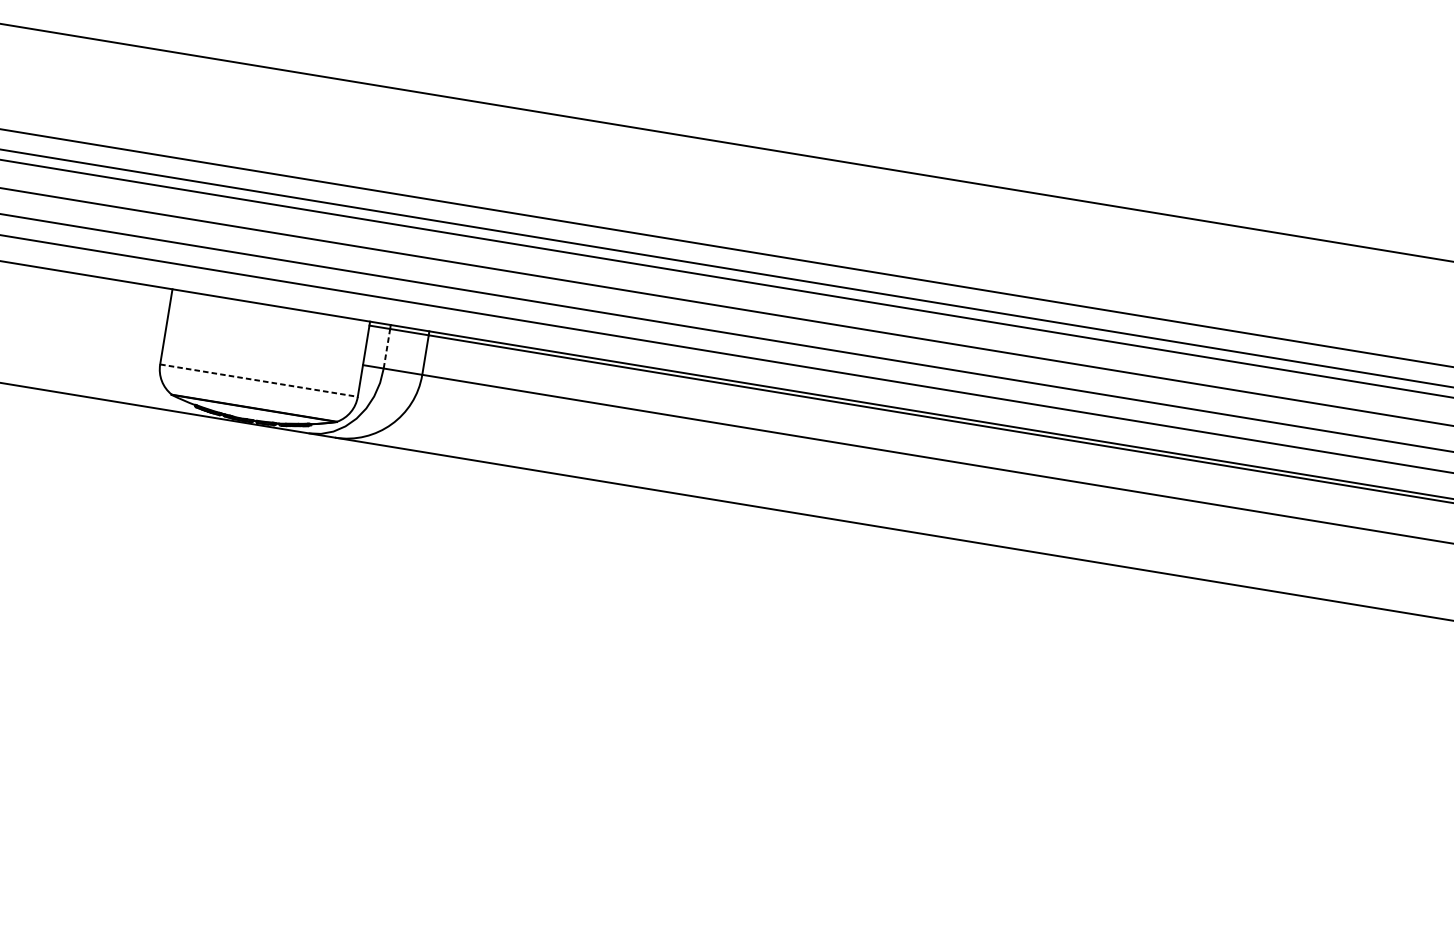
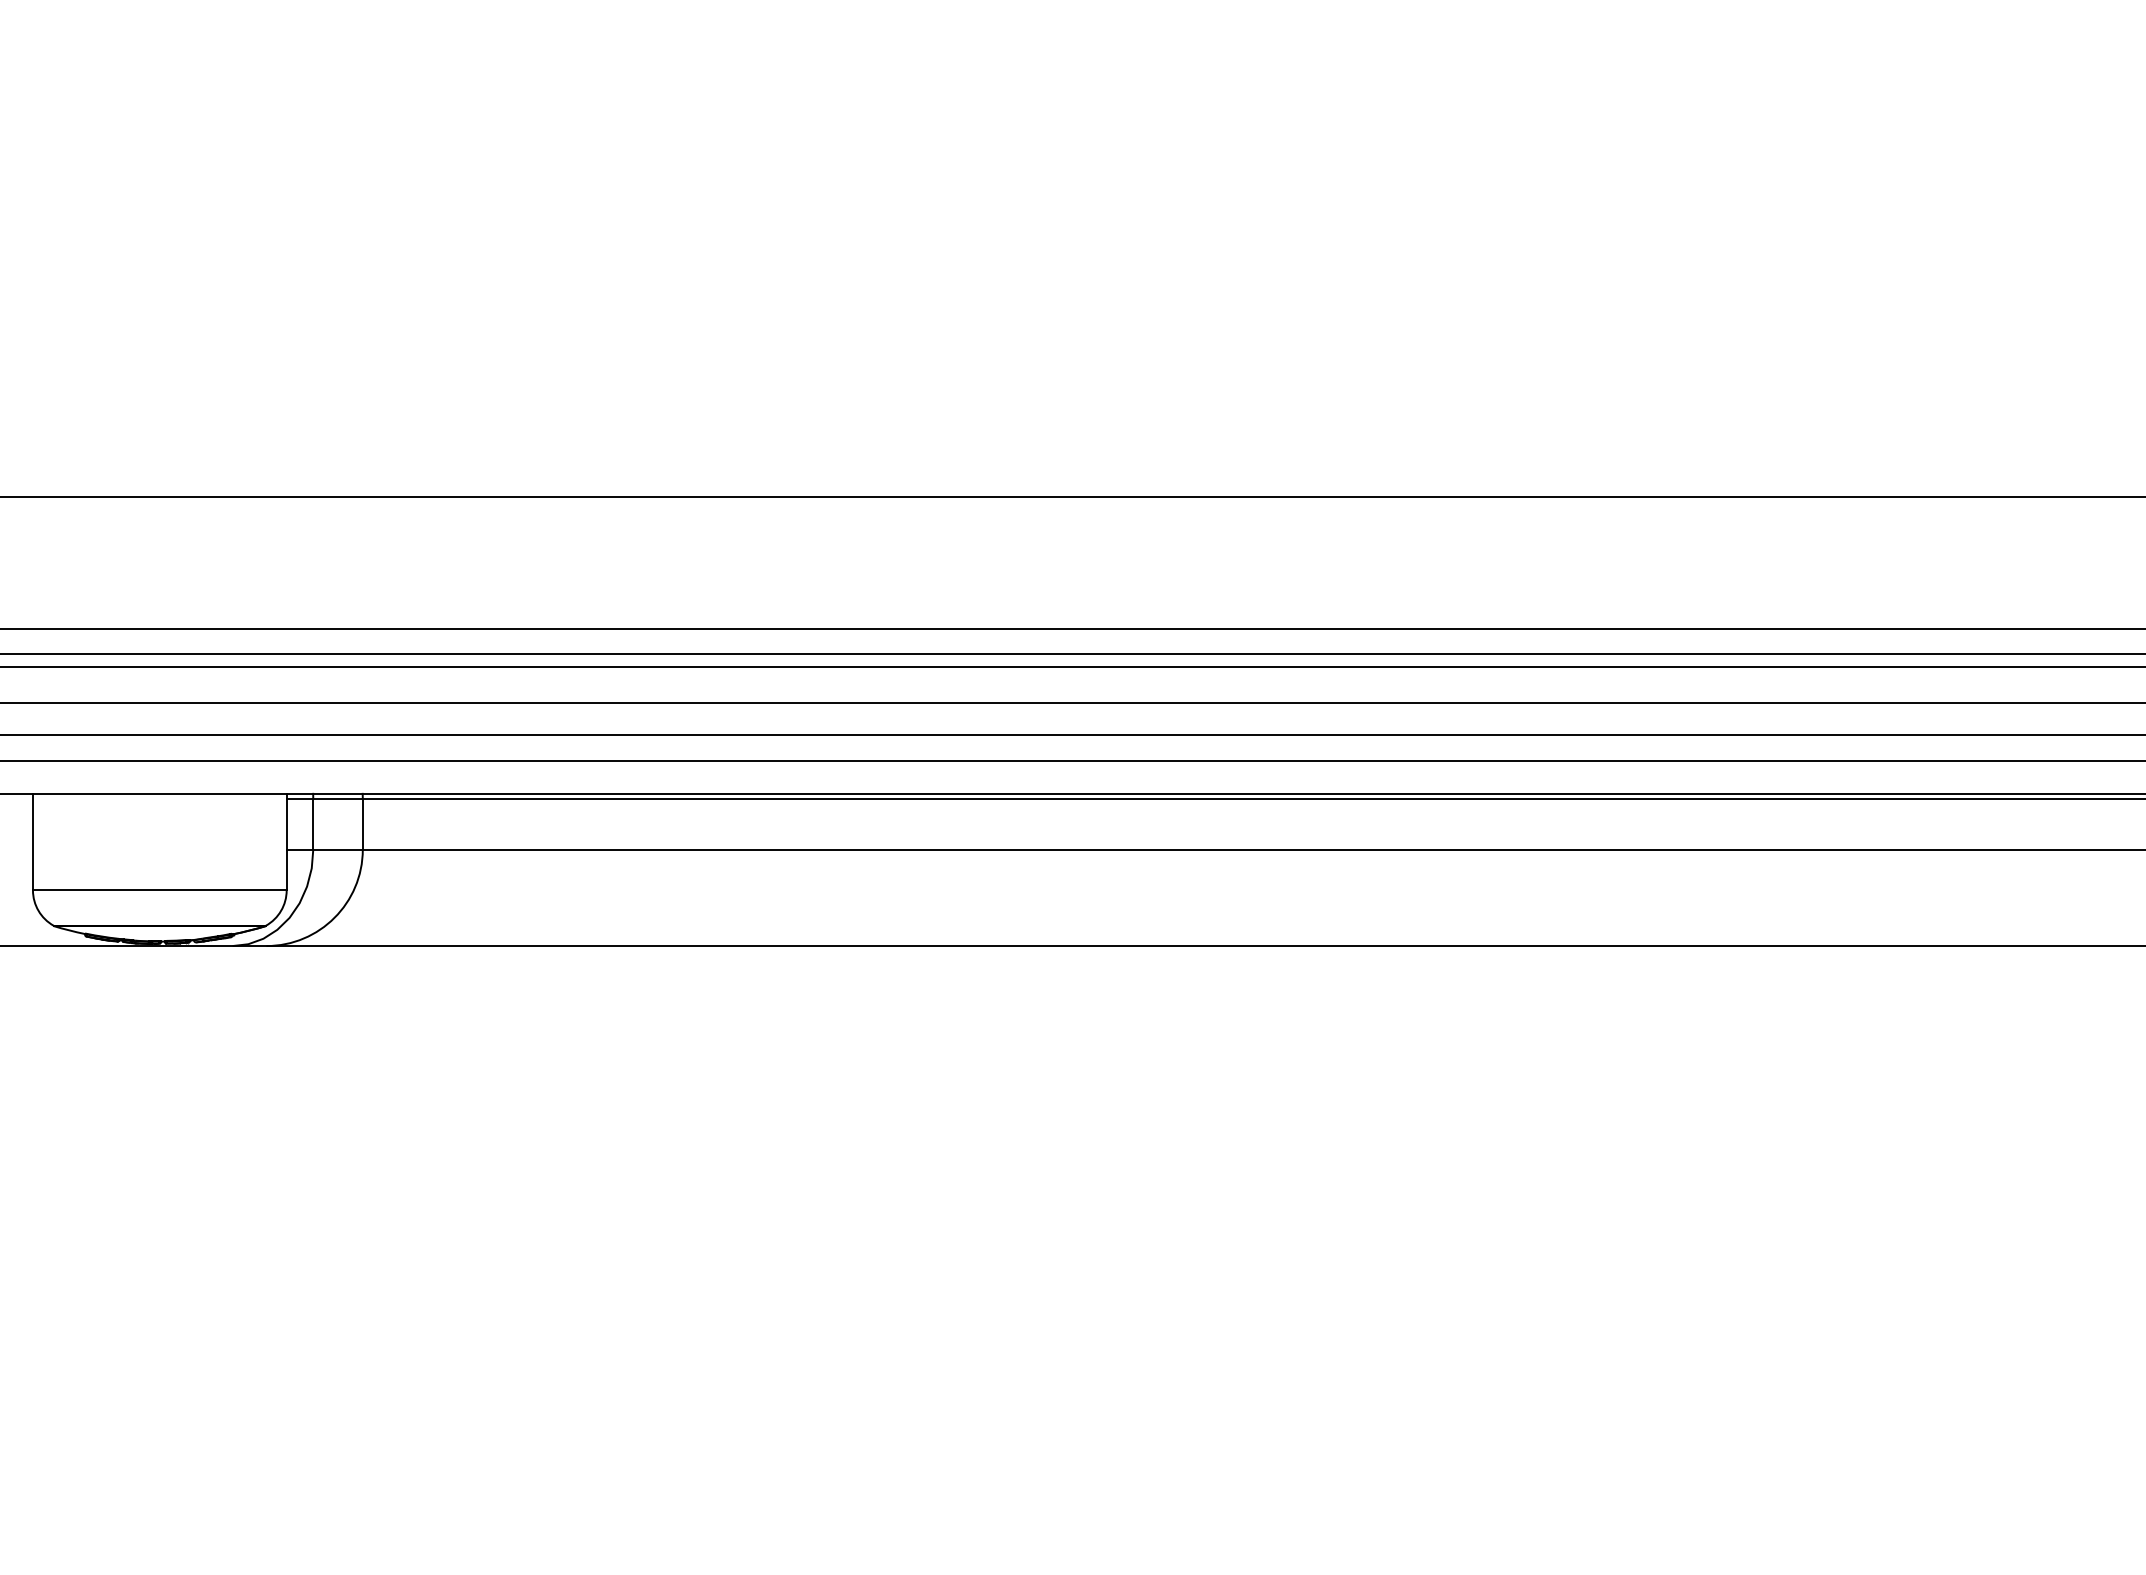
line: (387, 348) -> (313, 823), dashed -> solid
line: (258, 380) -> (159, 890), dashed -> solid

